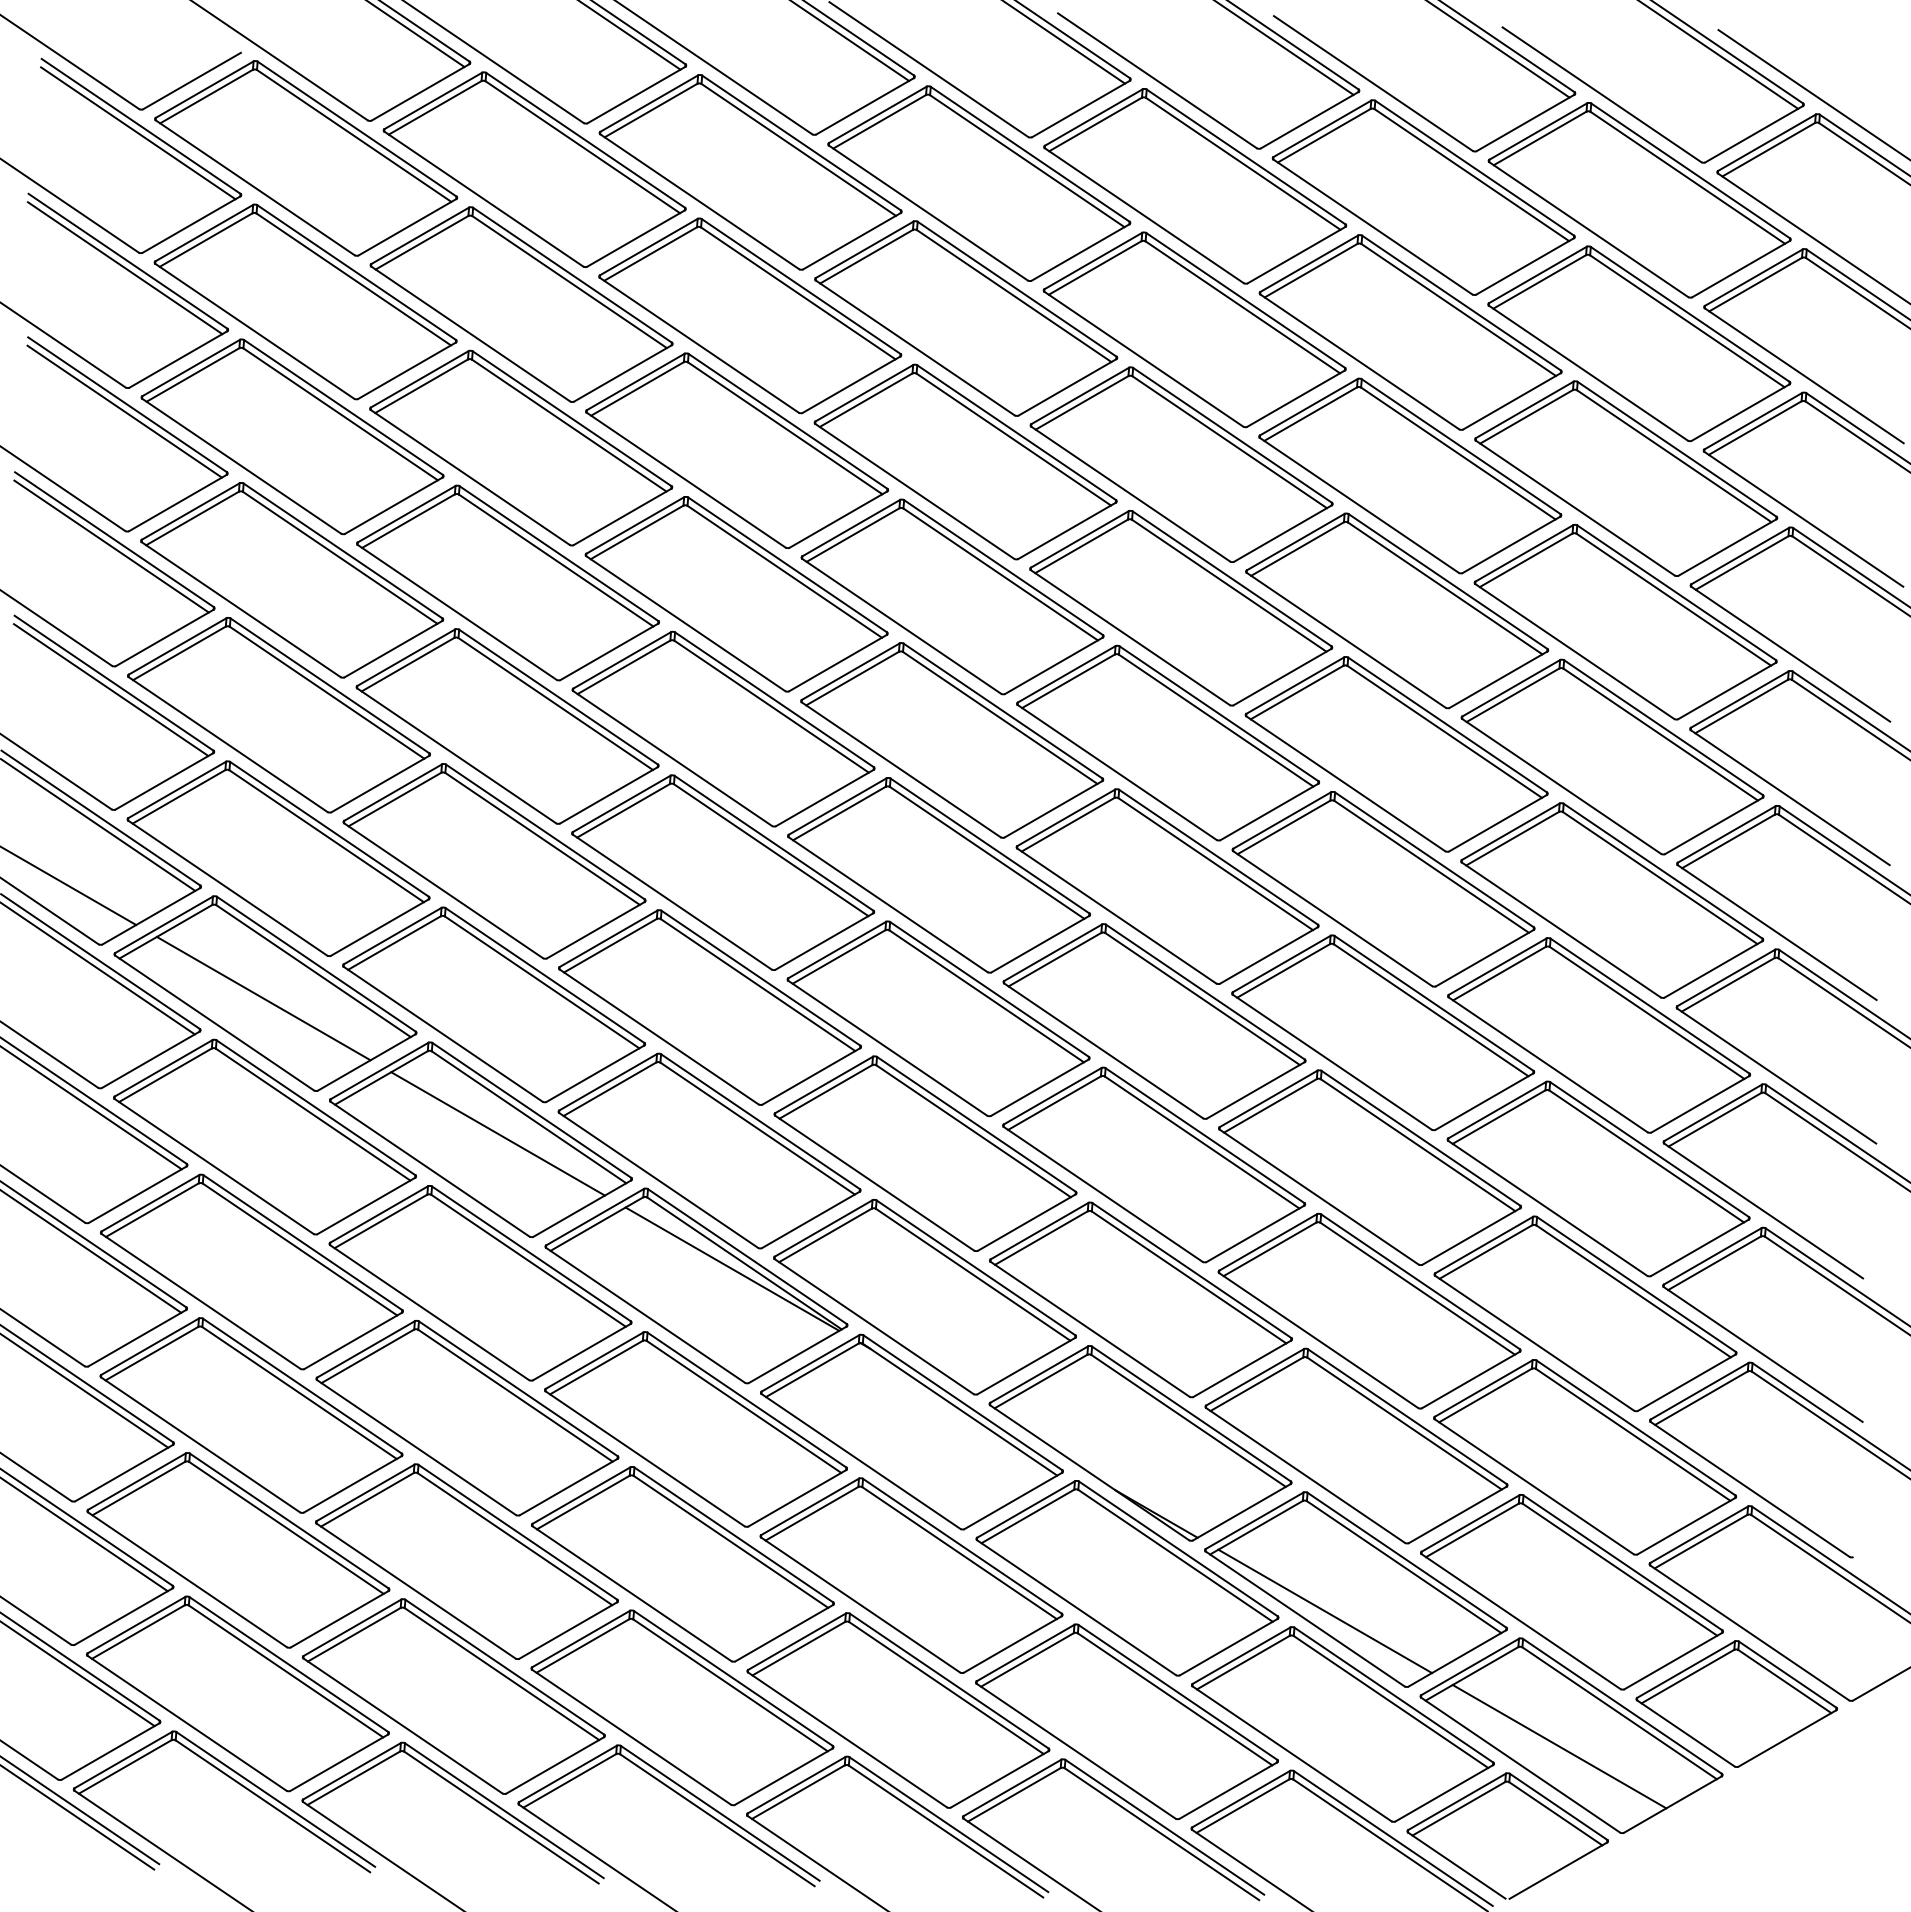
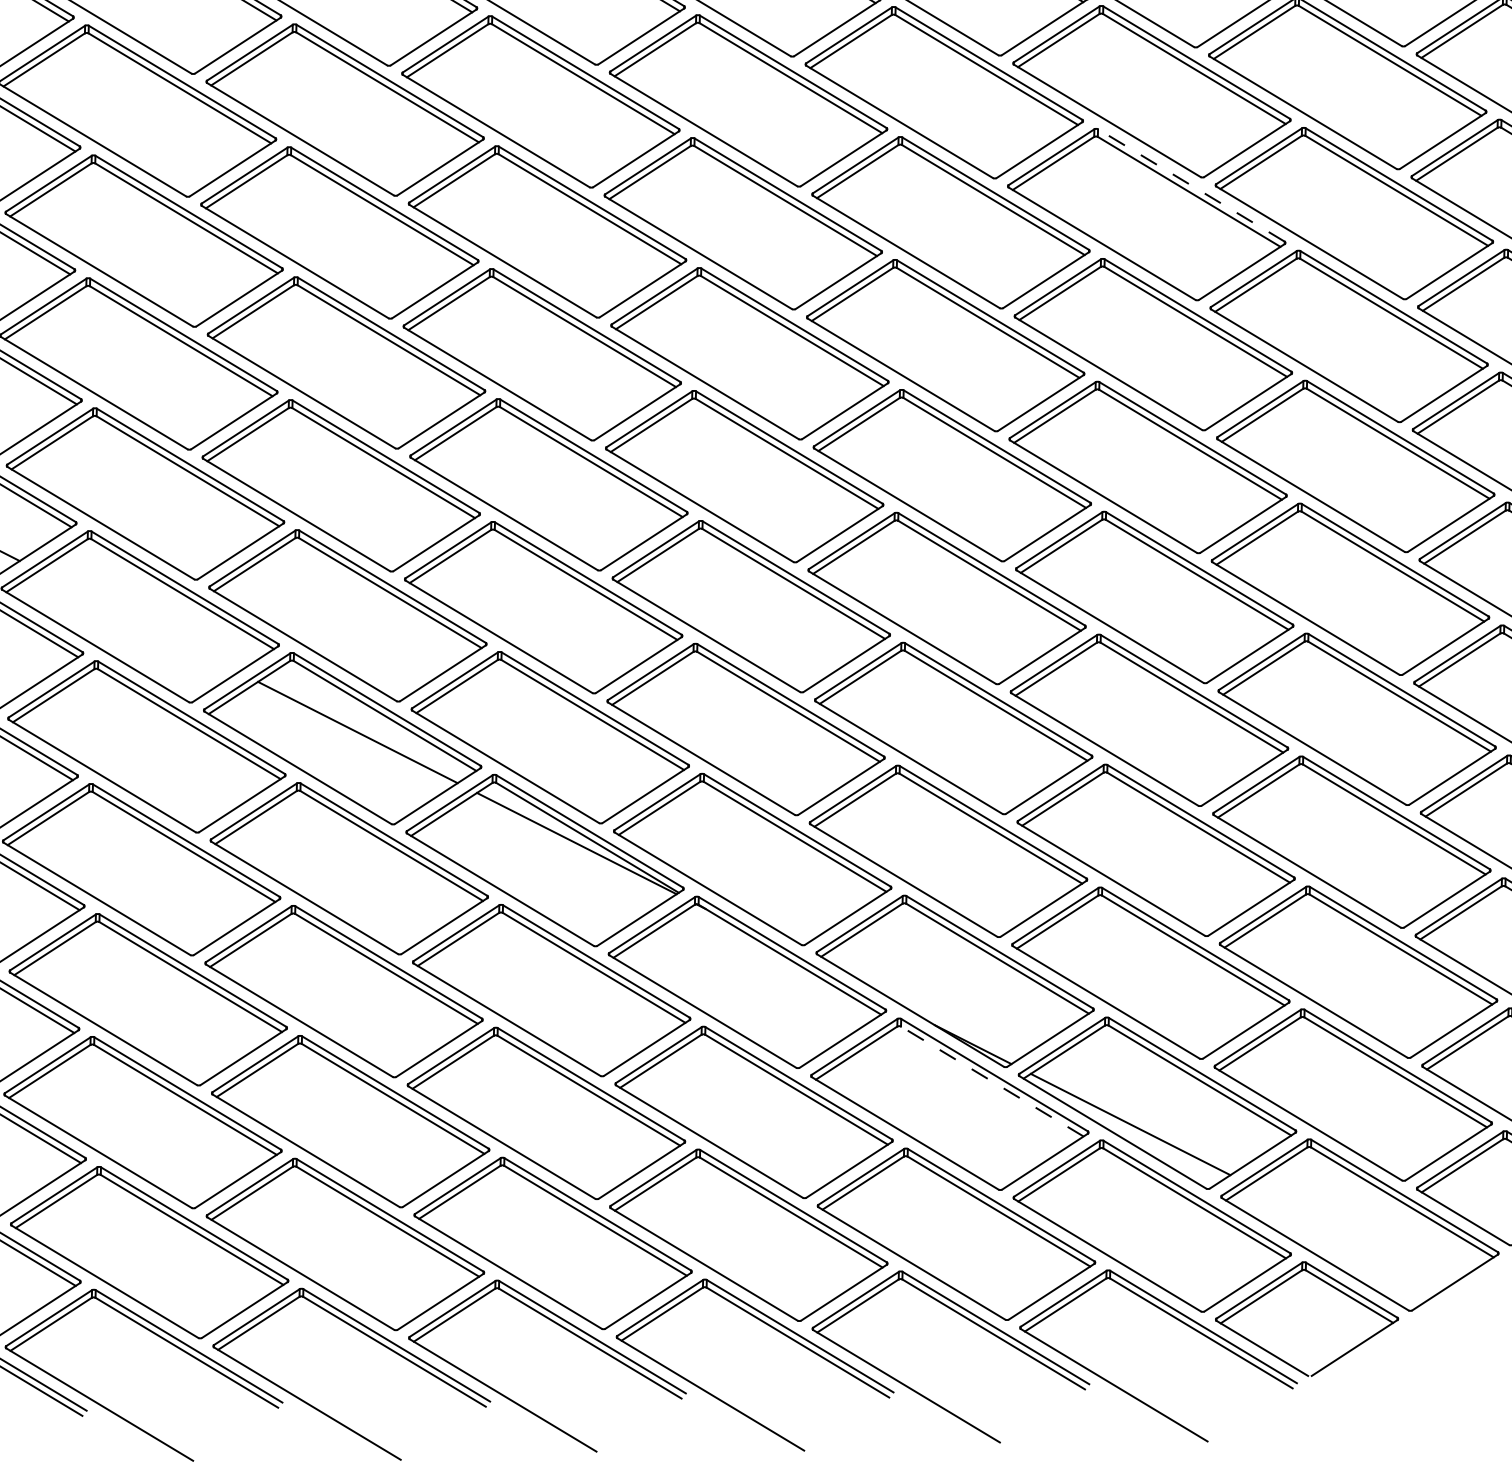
line: (1447, 581) -> (1190, 185), solid -> dashed
line: (263, 998) -> (138, 621), removed
line: (1175, 1555) -> (992, 1081), solid -> dashed
line: (1559, 1746) -> (1349, 1235), removed

